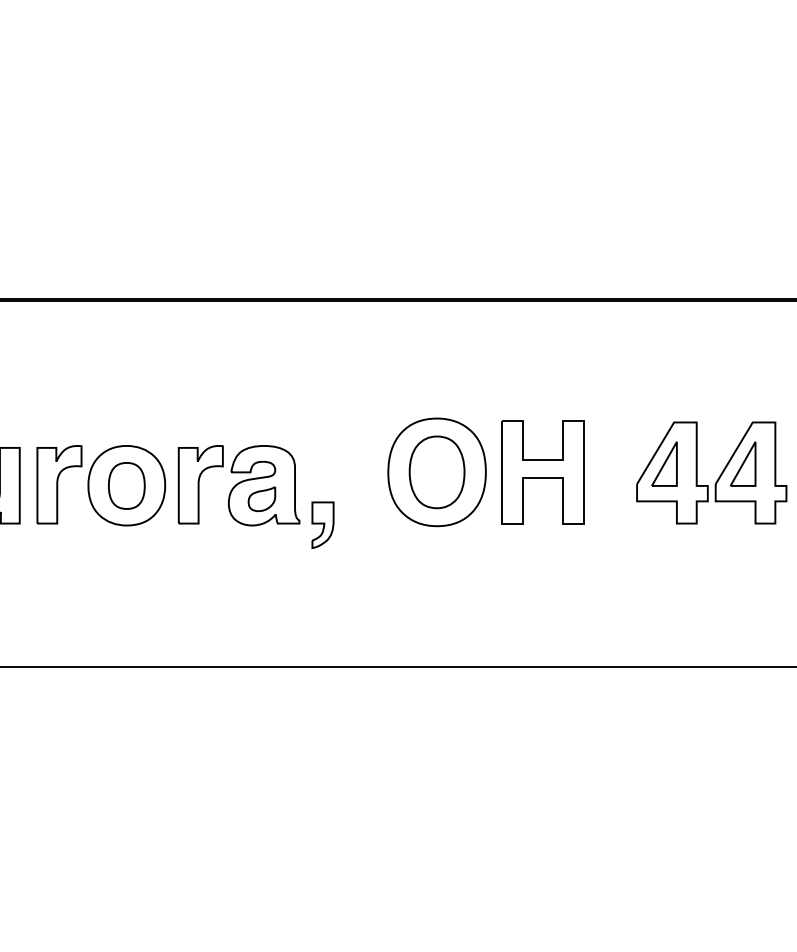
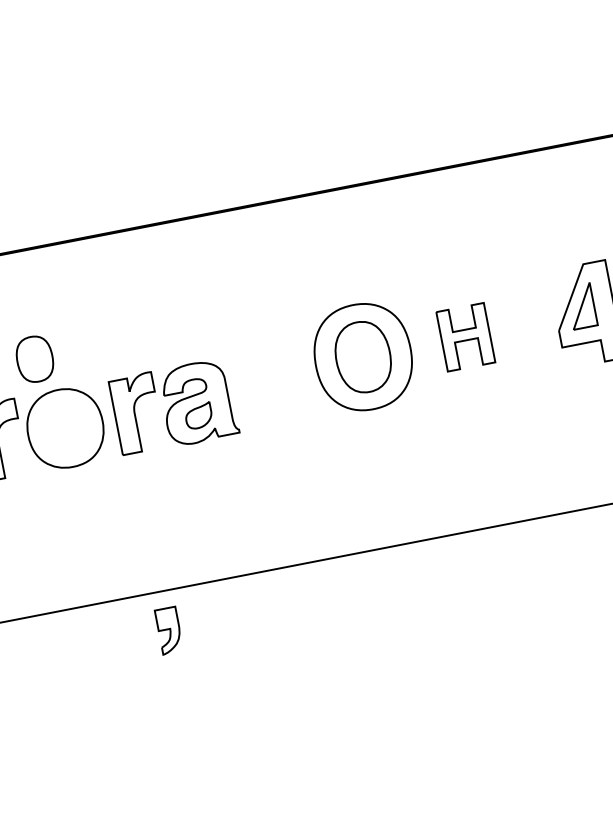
part: (542, 472) -> (465, 337), size x0.6
part: (126, 485) -> (34, 358), moved
part: (322, 524) -> (168, 630), moved

